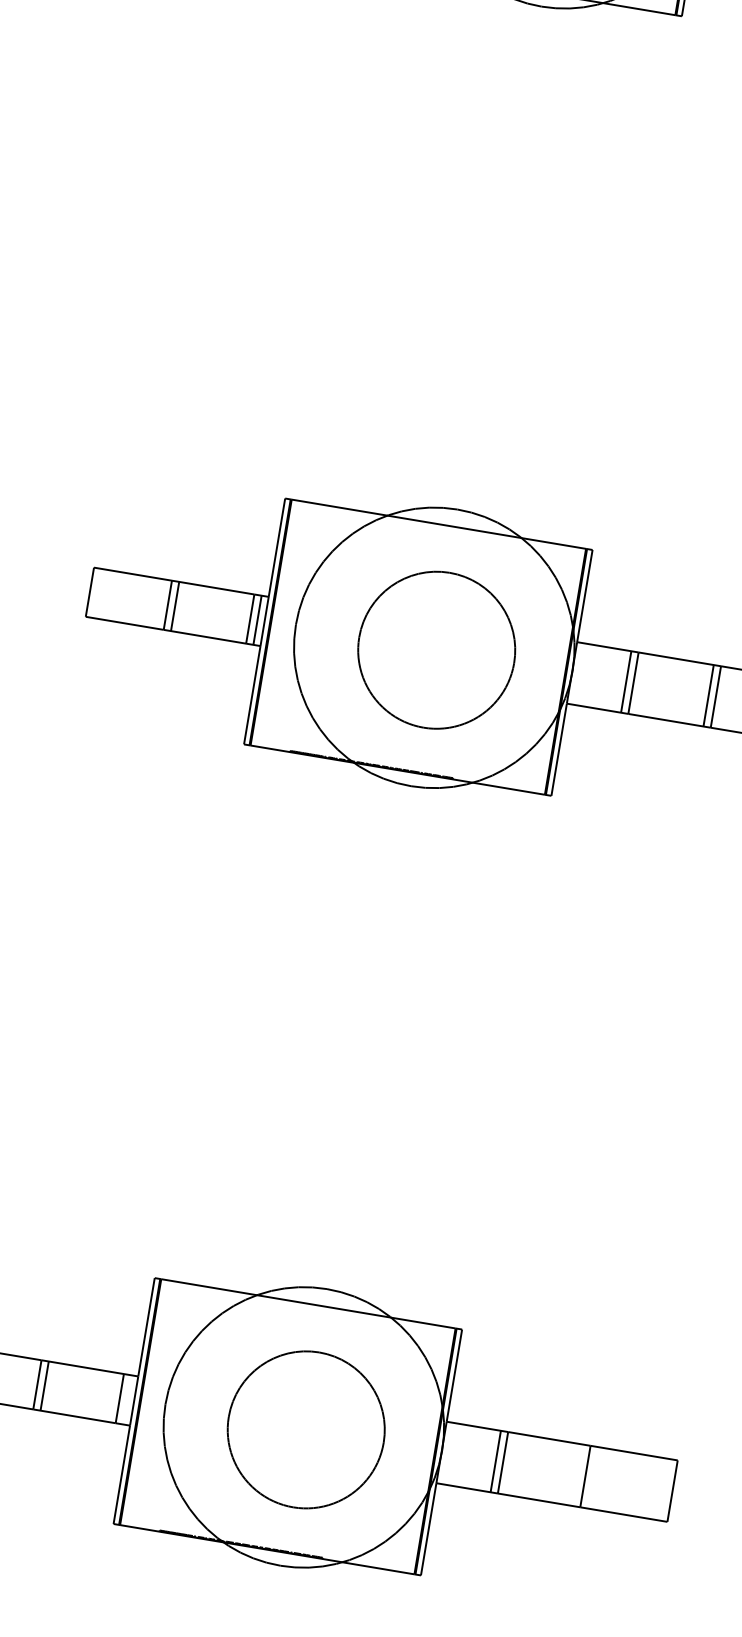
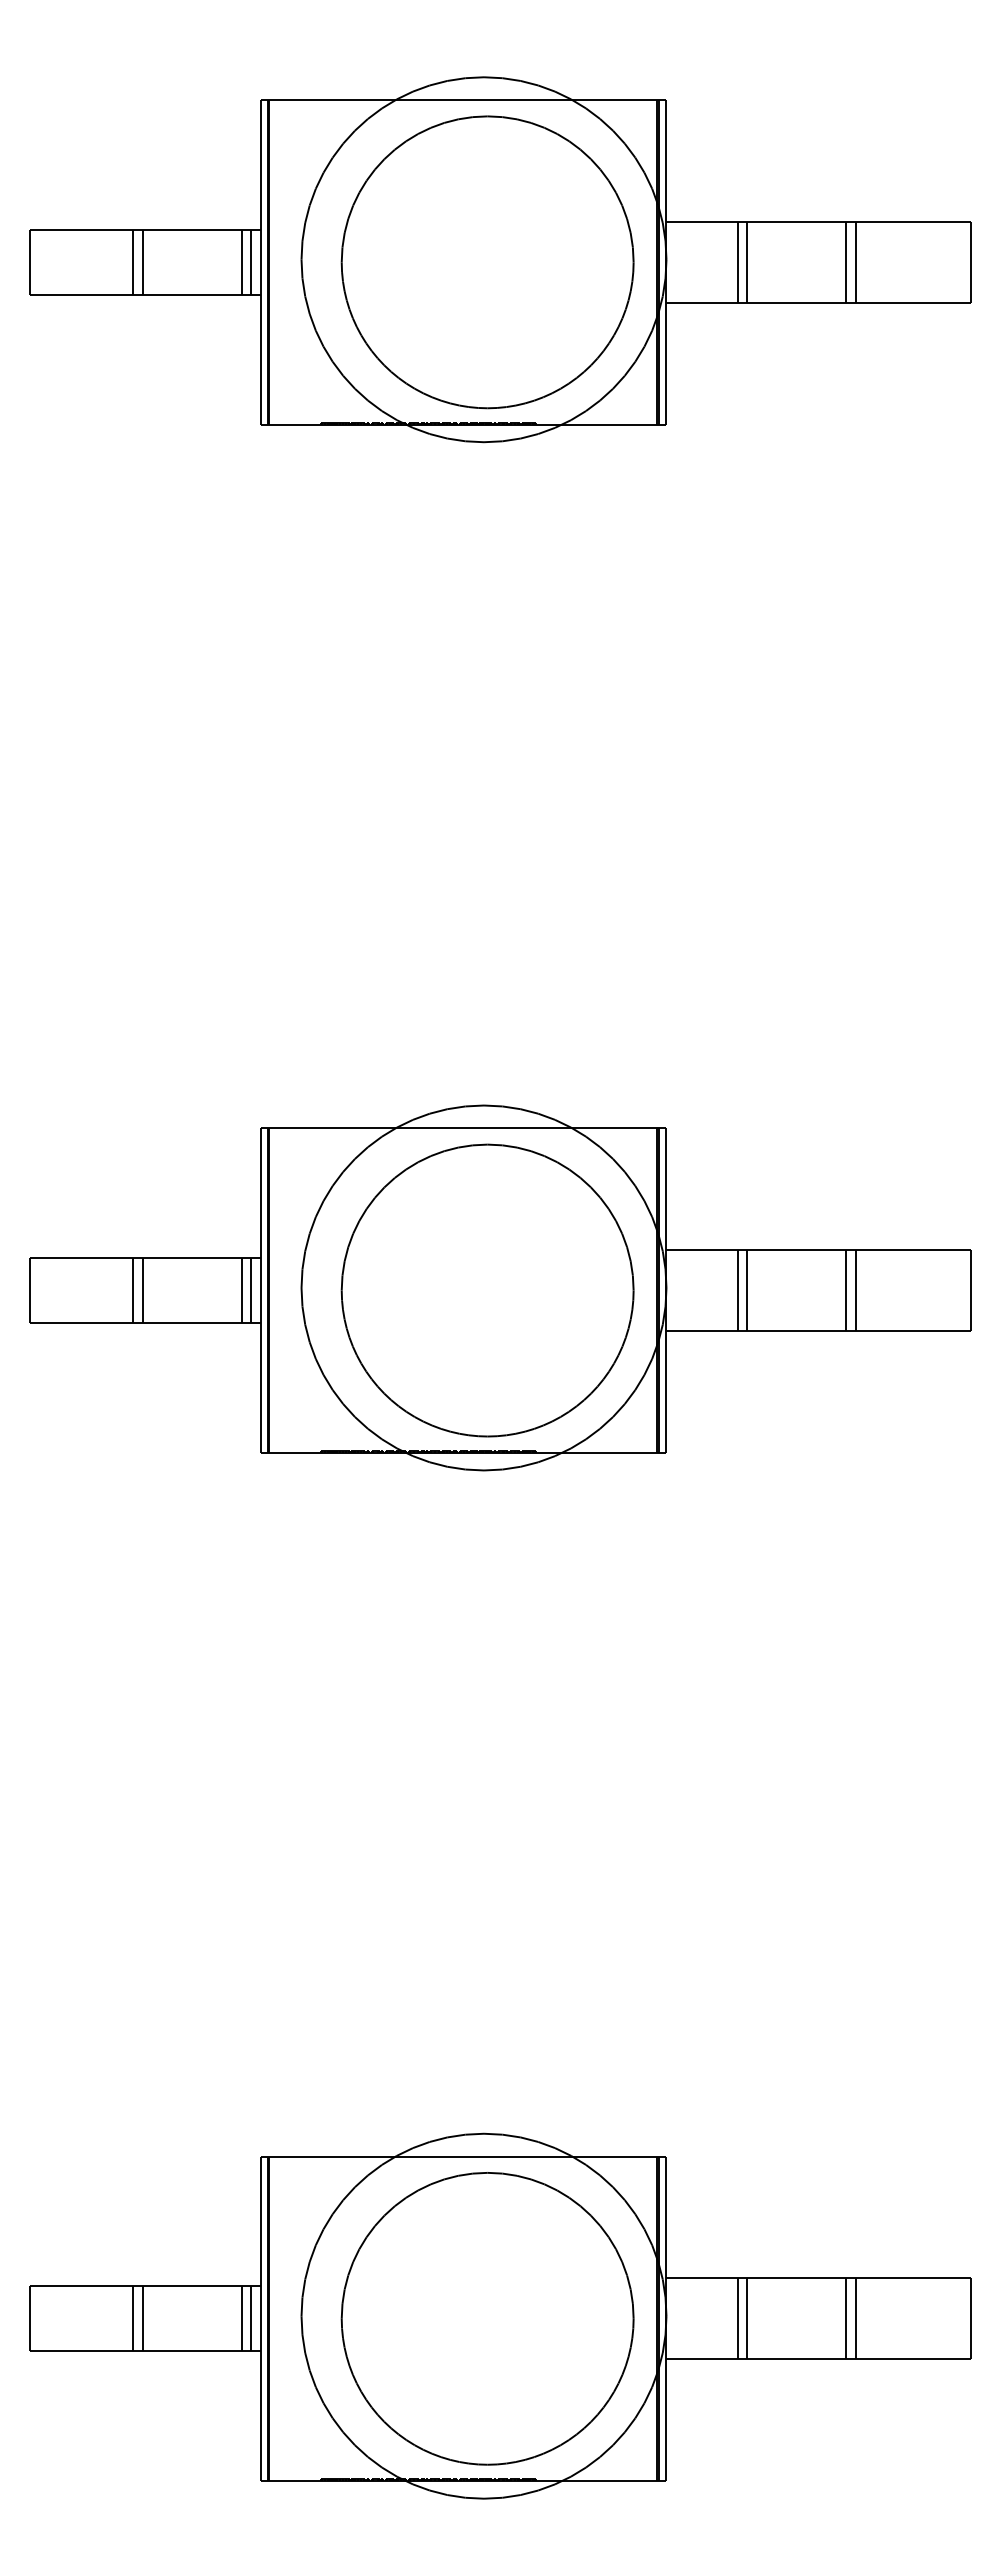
part: (436, 650) -> (487, 1290), size x1.43
line: (127, 1399) -> (251, 2318), added
part: (306, 1429) -> (487, 2318), size x1.43
line: (578, 1475) -> (846, 2318), added

